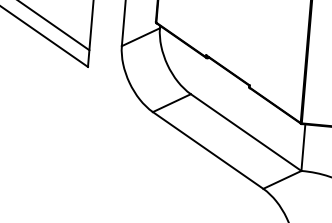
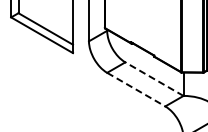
line: (246, 133) -> (154, 79), solid -> dashed
line: (208, 150) -> (136, 89), solid -> dashed

